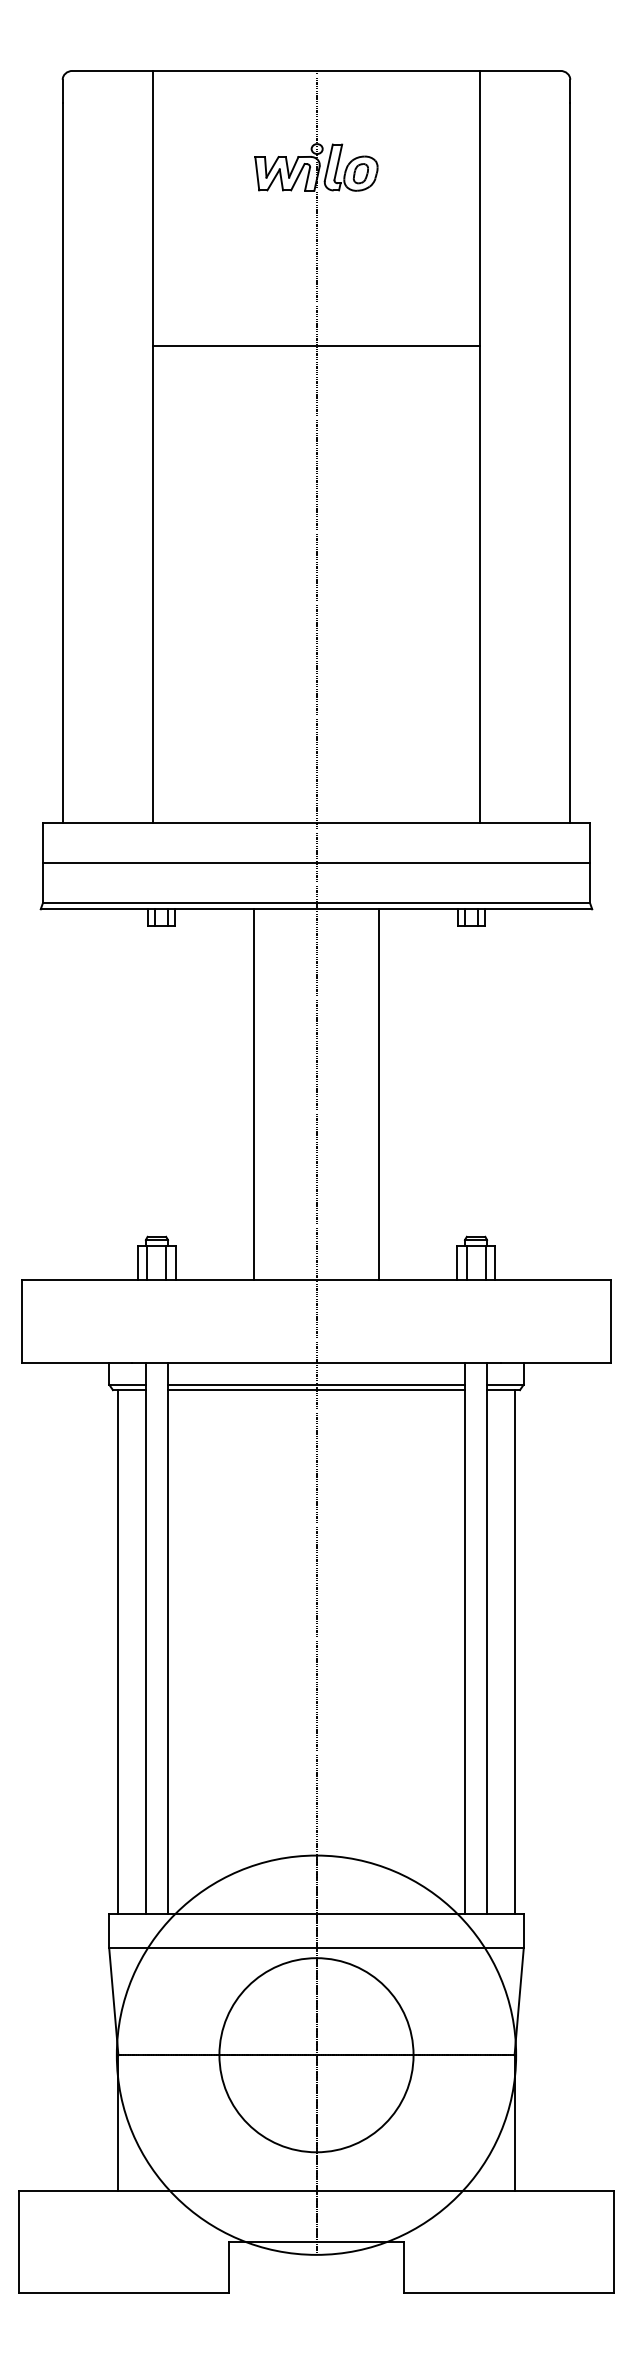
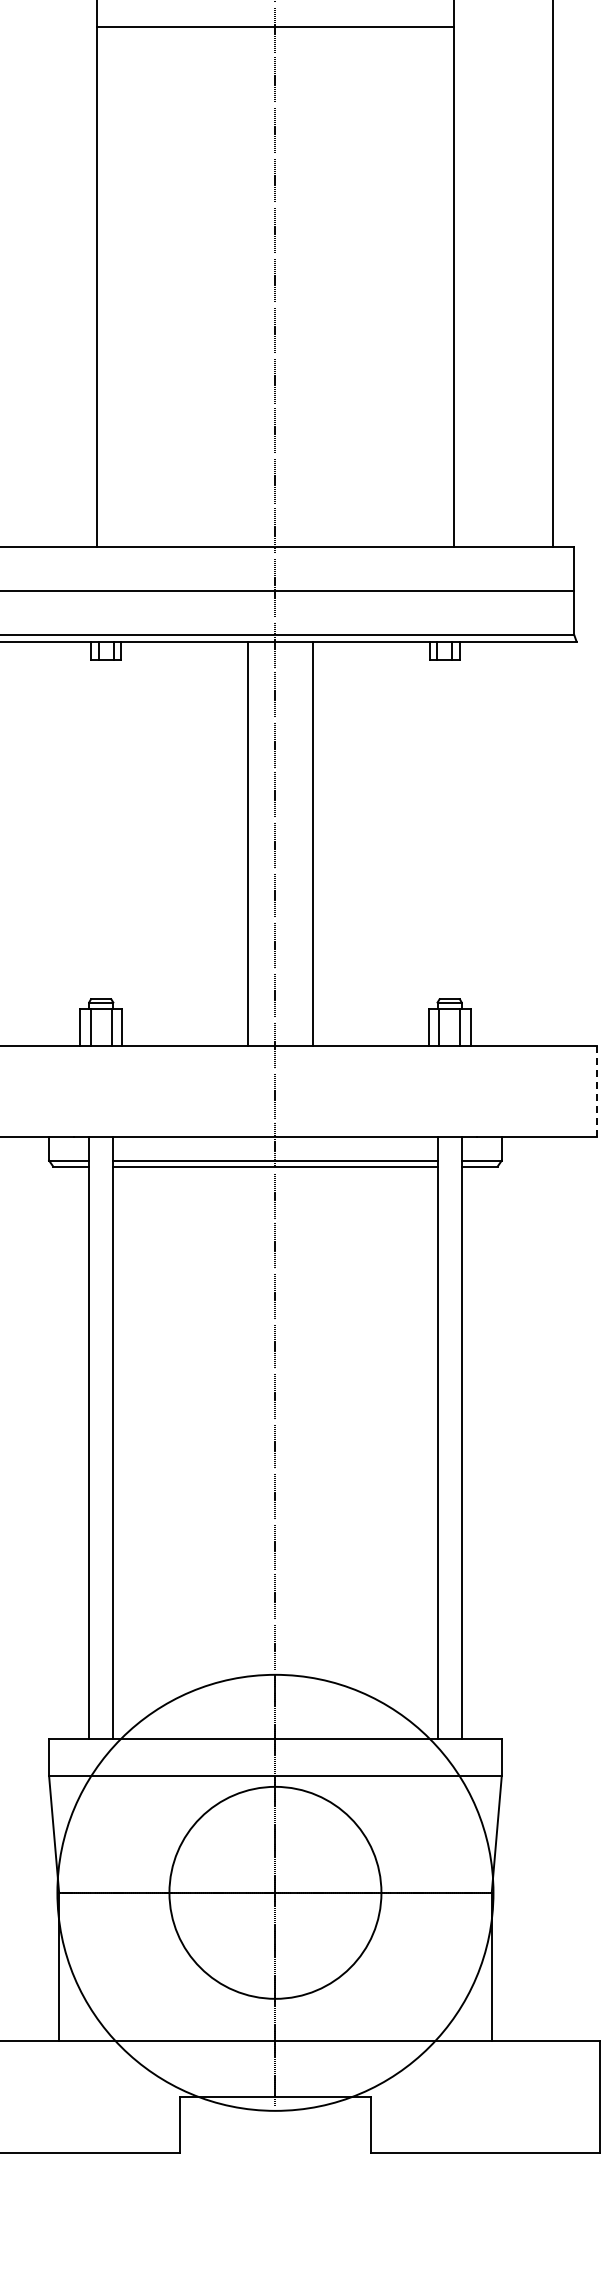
line: (253, 1094) -> (248, 843), moved
line: (379, 1094) -> (313, 843), moved
line: (611, 1321) -> (597, 1091), solid -> dashed
line: (118, 1652) -> (59, 1453), removed
line: (514, 1652) -> (491, 1453), removed

